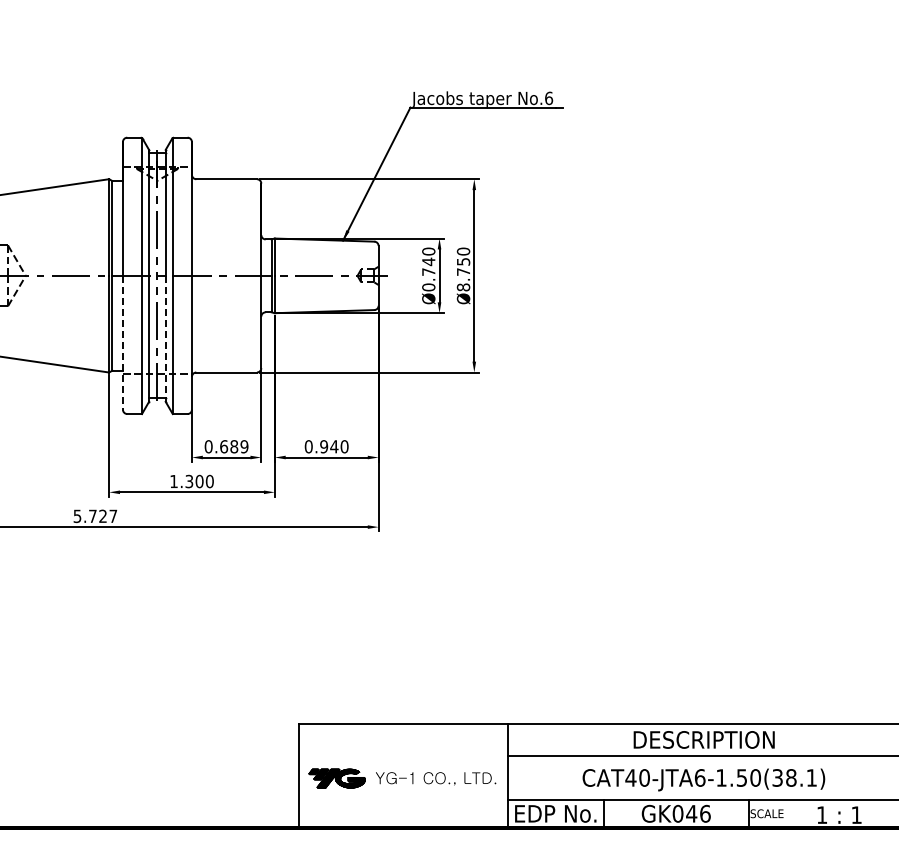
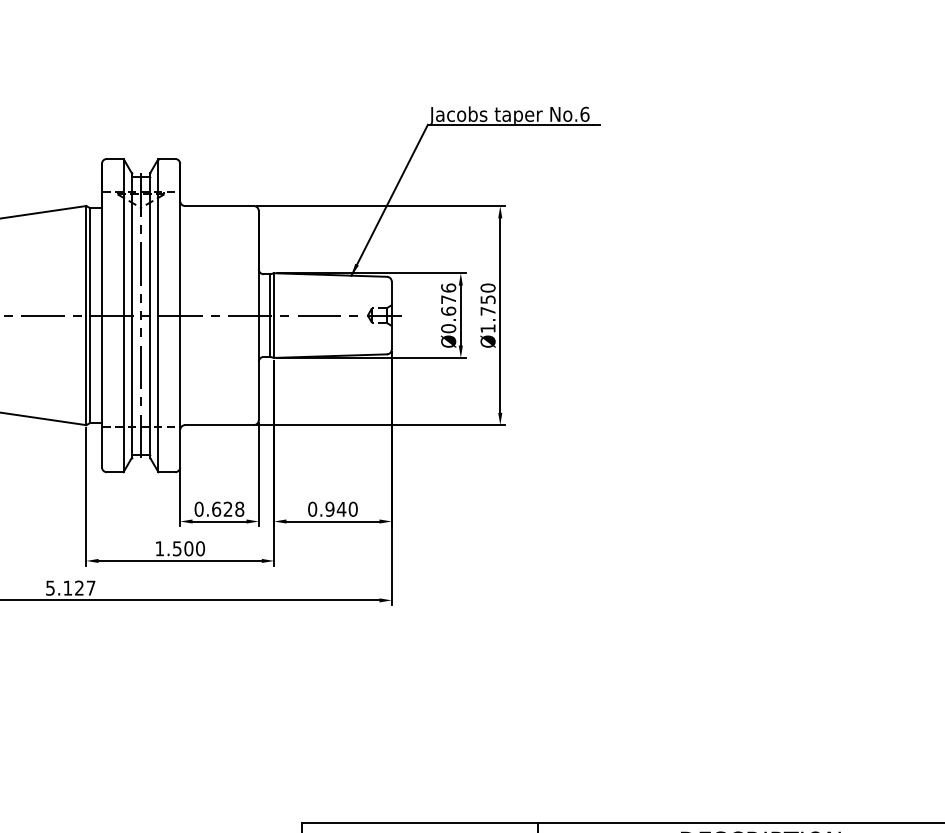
text: (428, 261) -> (448, 299), Ø0.740 -> Ø0.676
text: (463, 287) -> (488, 328), Ø8.750 -> Ø1.750
line: (165, 338) -> (150, 386), dashed -> solid
line: (122, 342) -> (101, 391), dashed -> solid
text: (239, 446) -> (234, 509), 0.689 -> 0.628
text: (189, 480) -> (177, 547), 1.300 -> 1.500
text: (92, 515) -> (67, 587), 5.727 -> 5.127

